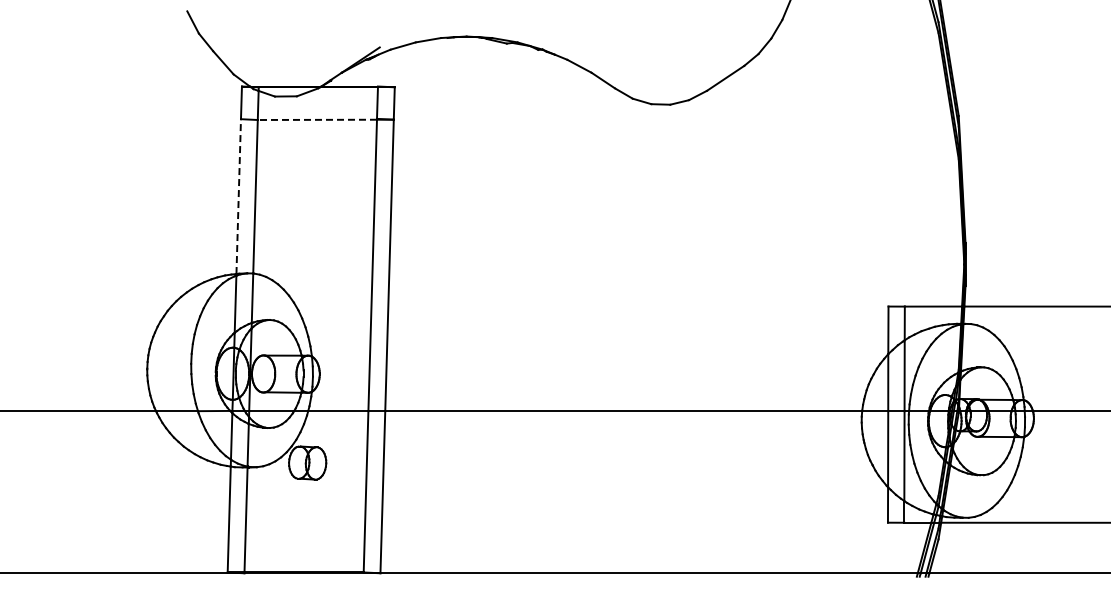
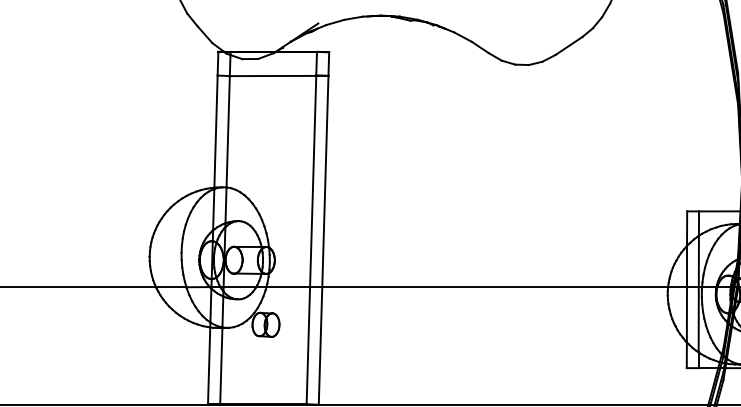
line: (317, 119) -> (273, 75), dashed -> solid
line: (238, 196) -> (215, 131), dashed -> solid

